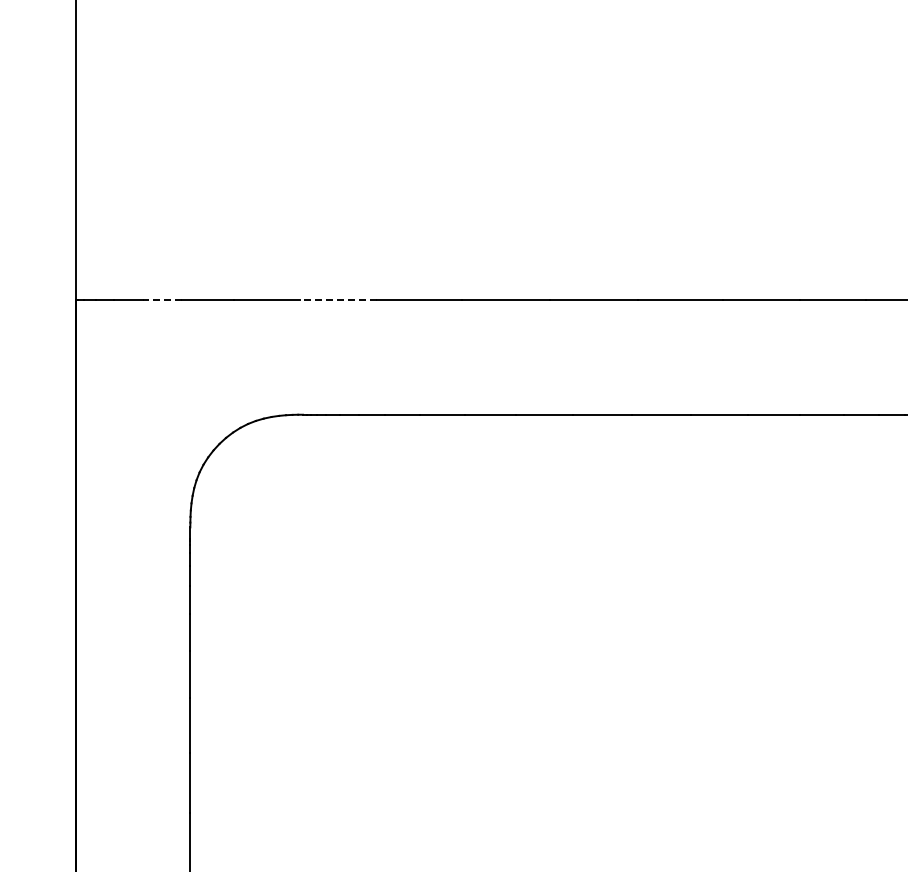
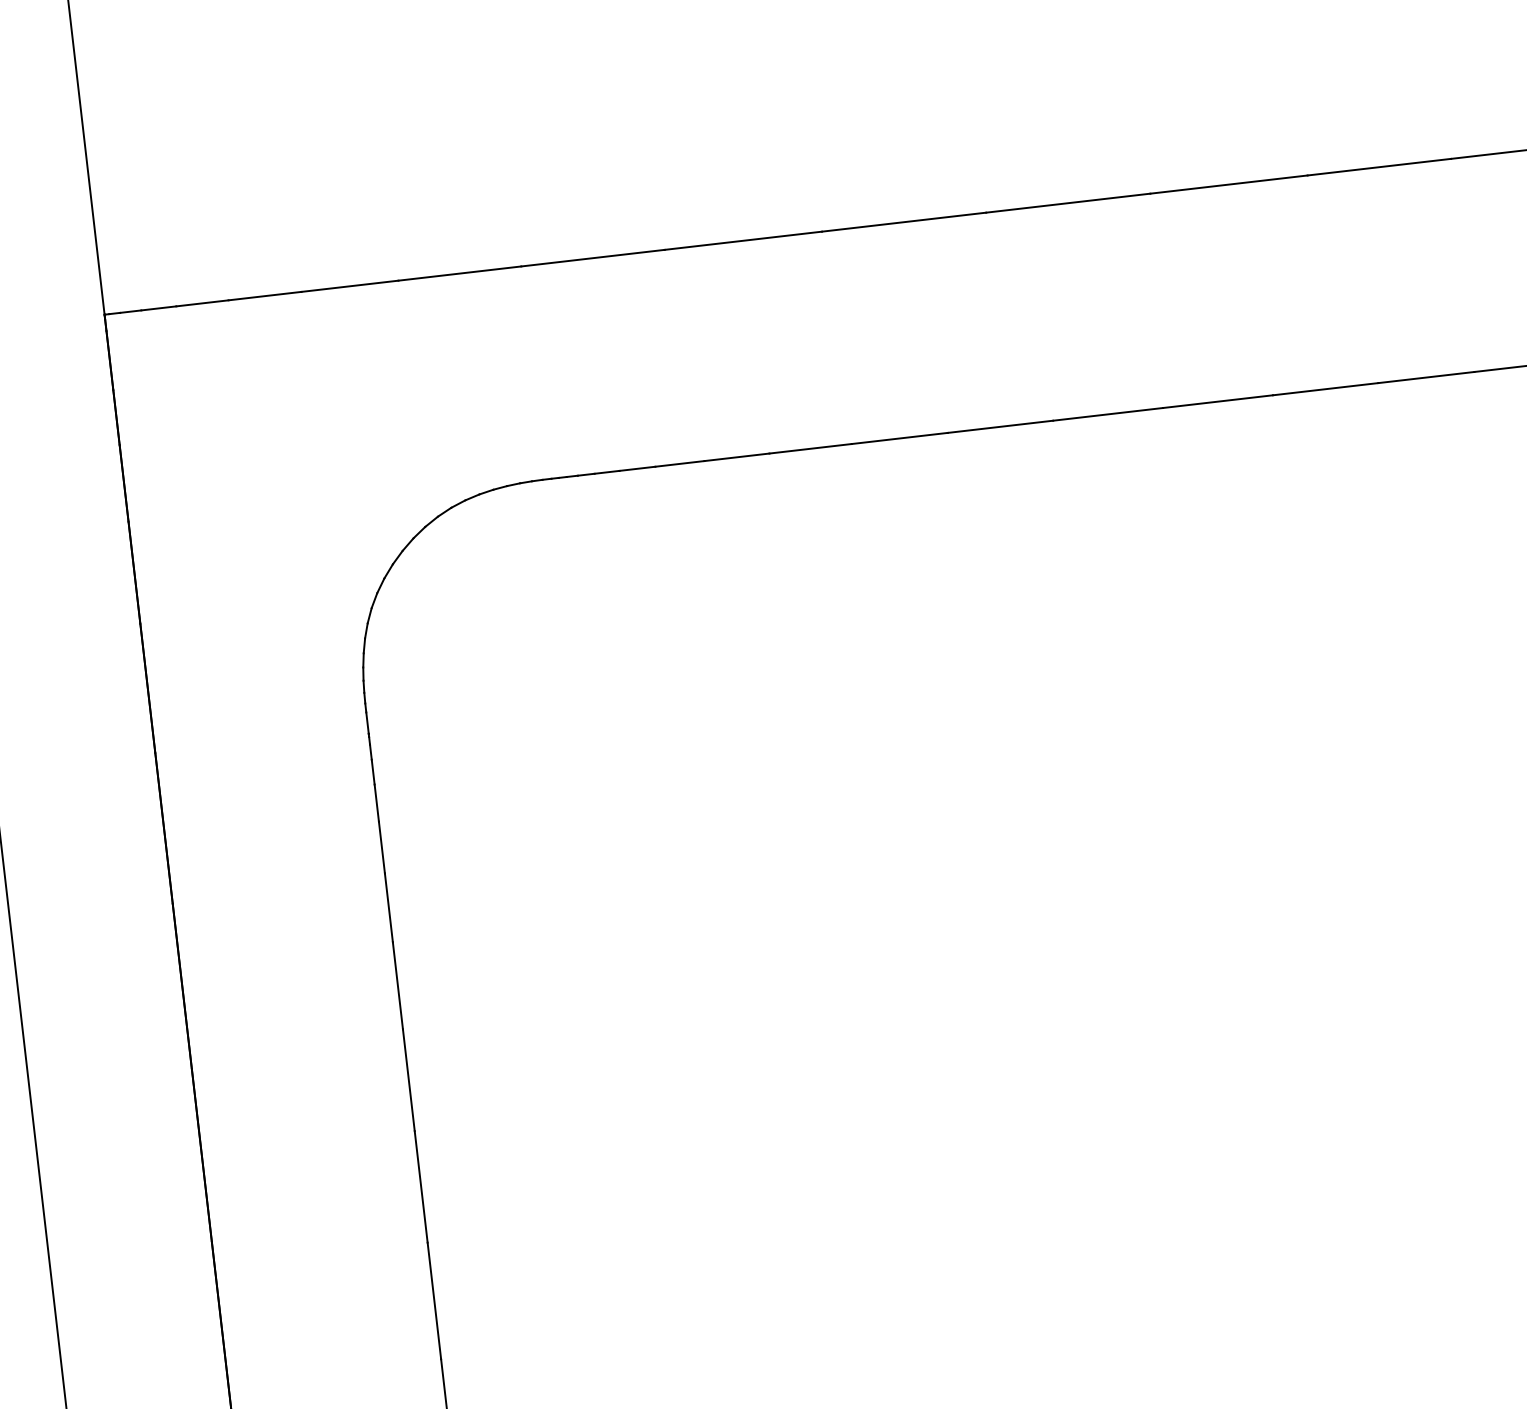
line: (162, 300) -> (265, 296), dashed -> solid
line: (338, 300) -> (592, 258), dashed -> solid

